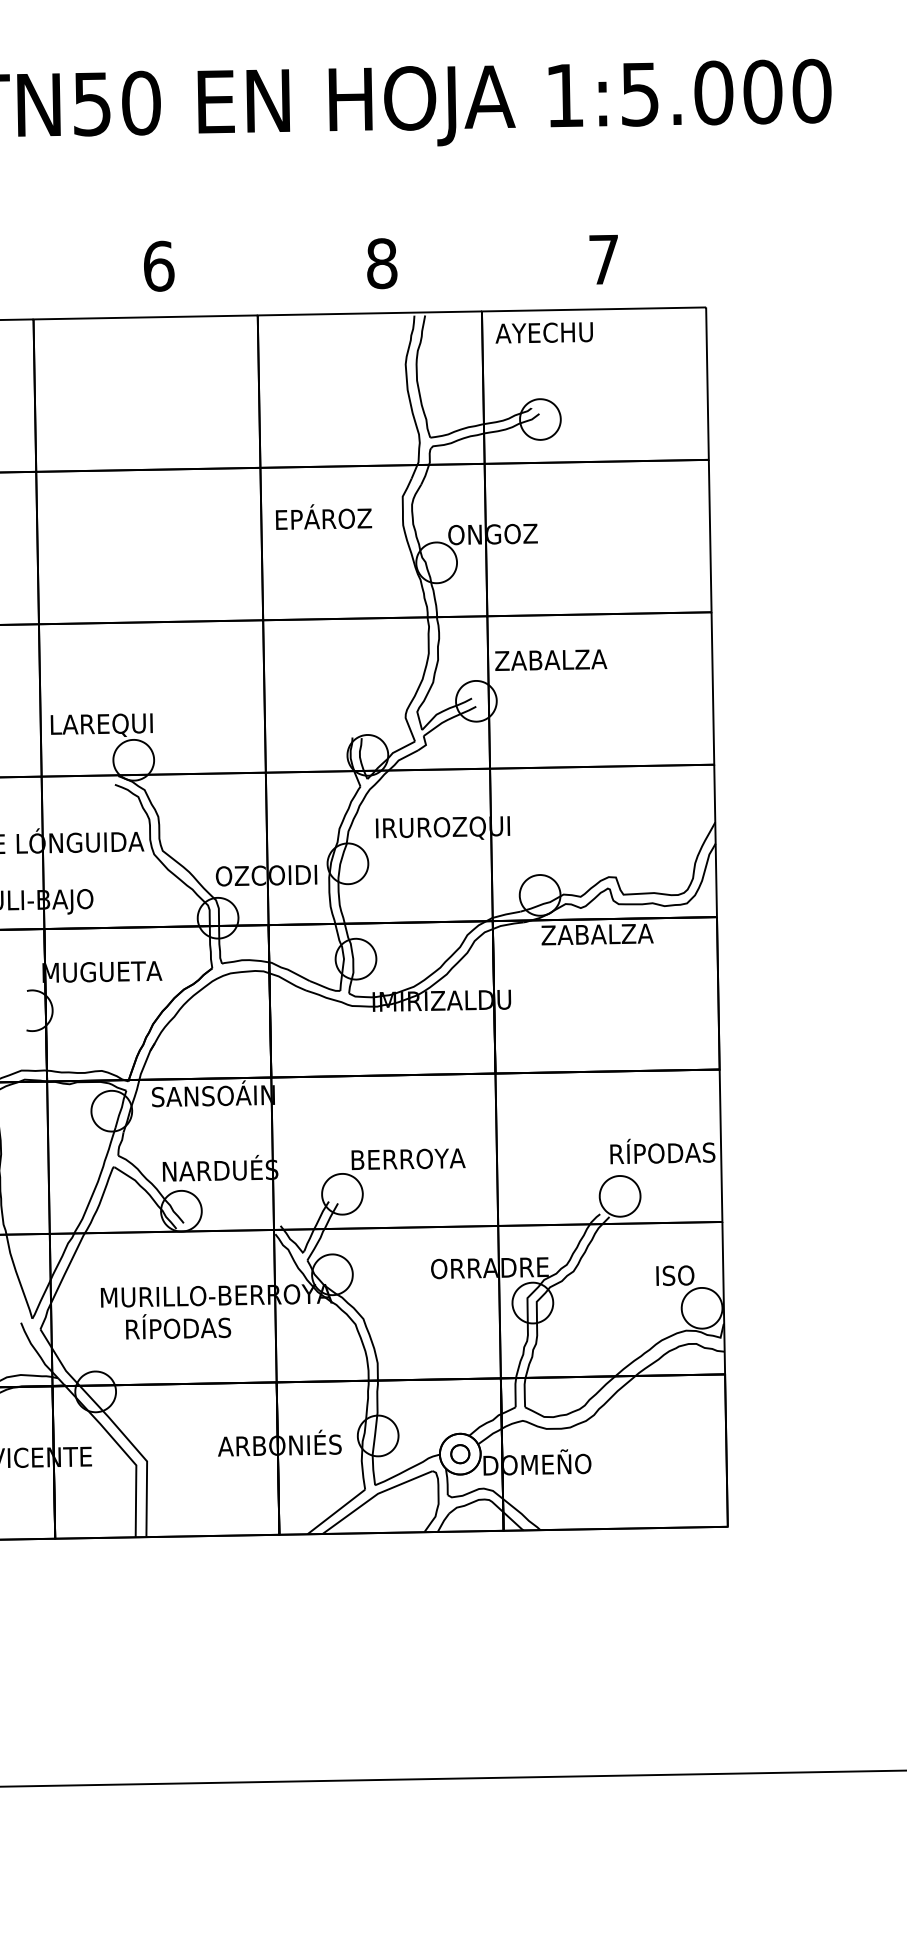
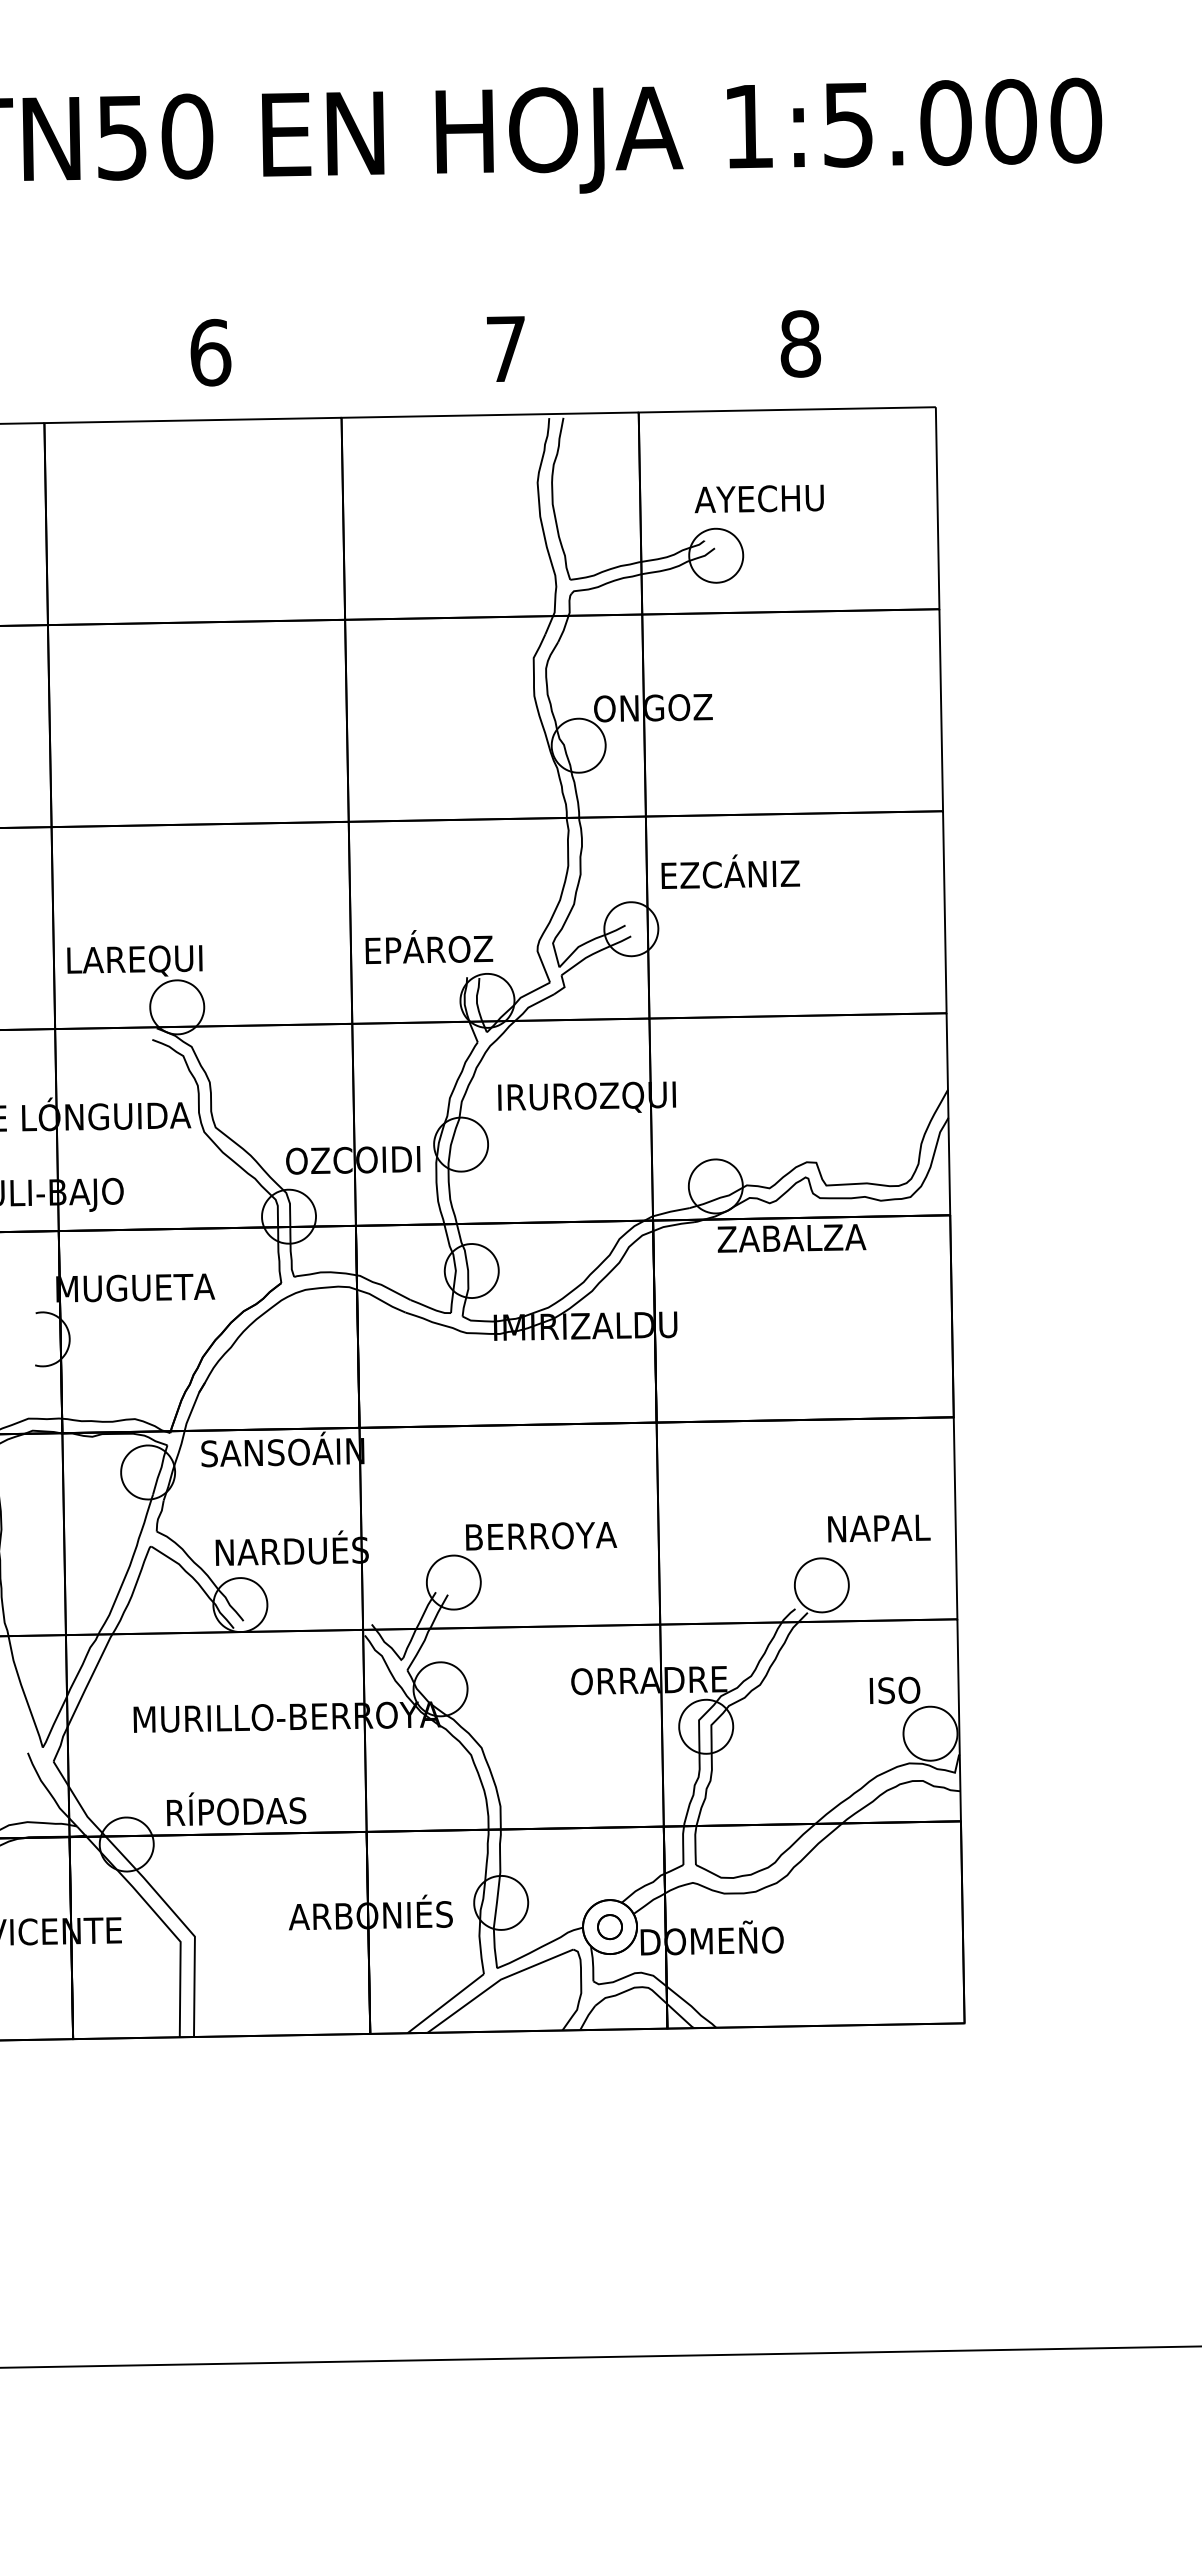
text: (604, 259) -> (800, 343), 7 -> 8
text: (382, 263) -> (506, 348), 8 -> 7
text: (543, 332) -> (758, 498), moved
text: (324, 517) -> (429, 947), moved
text: (551, 657) -> (730, 871), ZABALZA -> EZCÁNIZ
text: (662, 1151) -> (878, 1525), RÍPODAS -> NAPAL
text: (178, 1326) -> (236, 1808), moved

